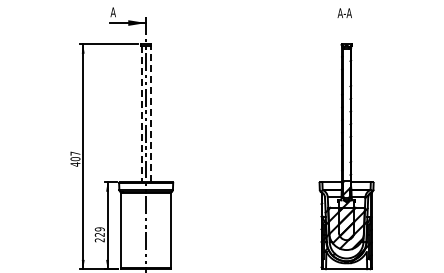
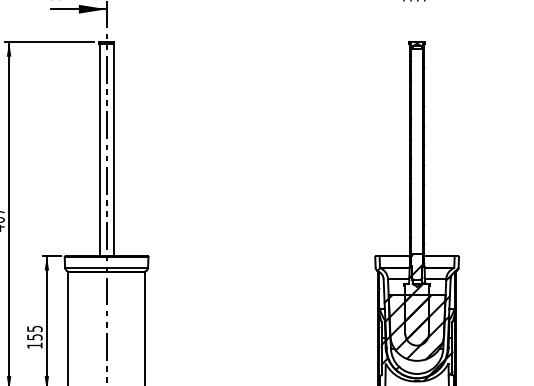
line: (150, 113) -> (113, 149), dashed -> solid
line: (141, 114) -> (99, 150), dashed -> solid
text: (99, 234) -> (34, 336), 229 -> 155

